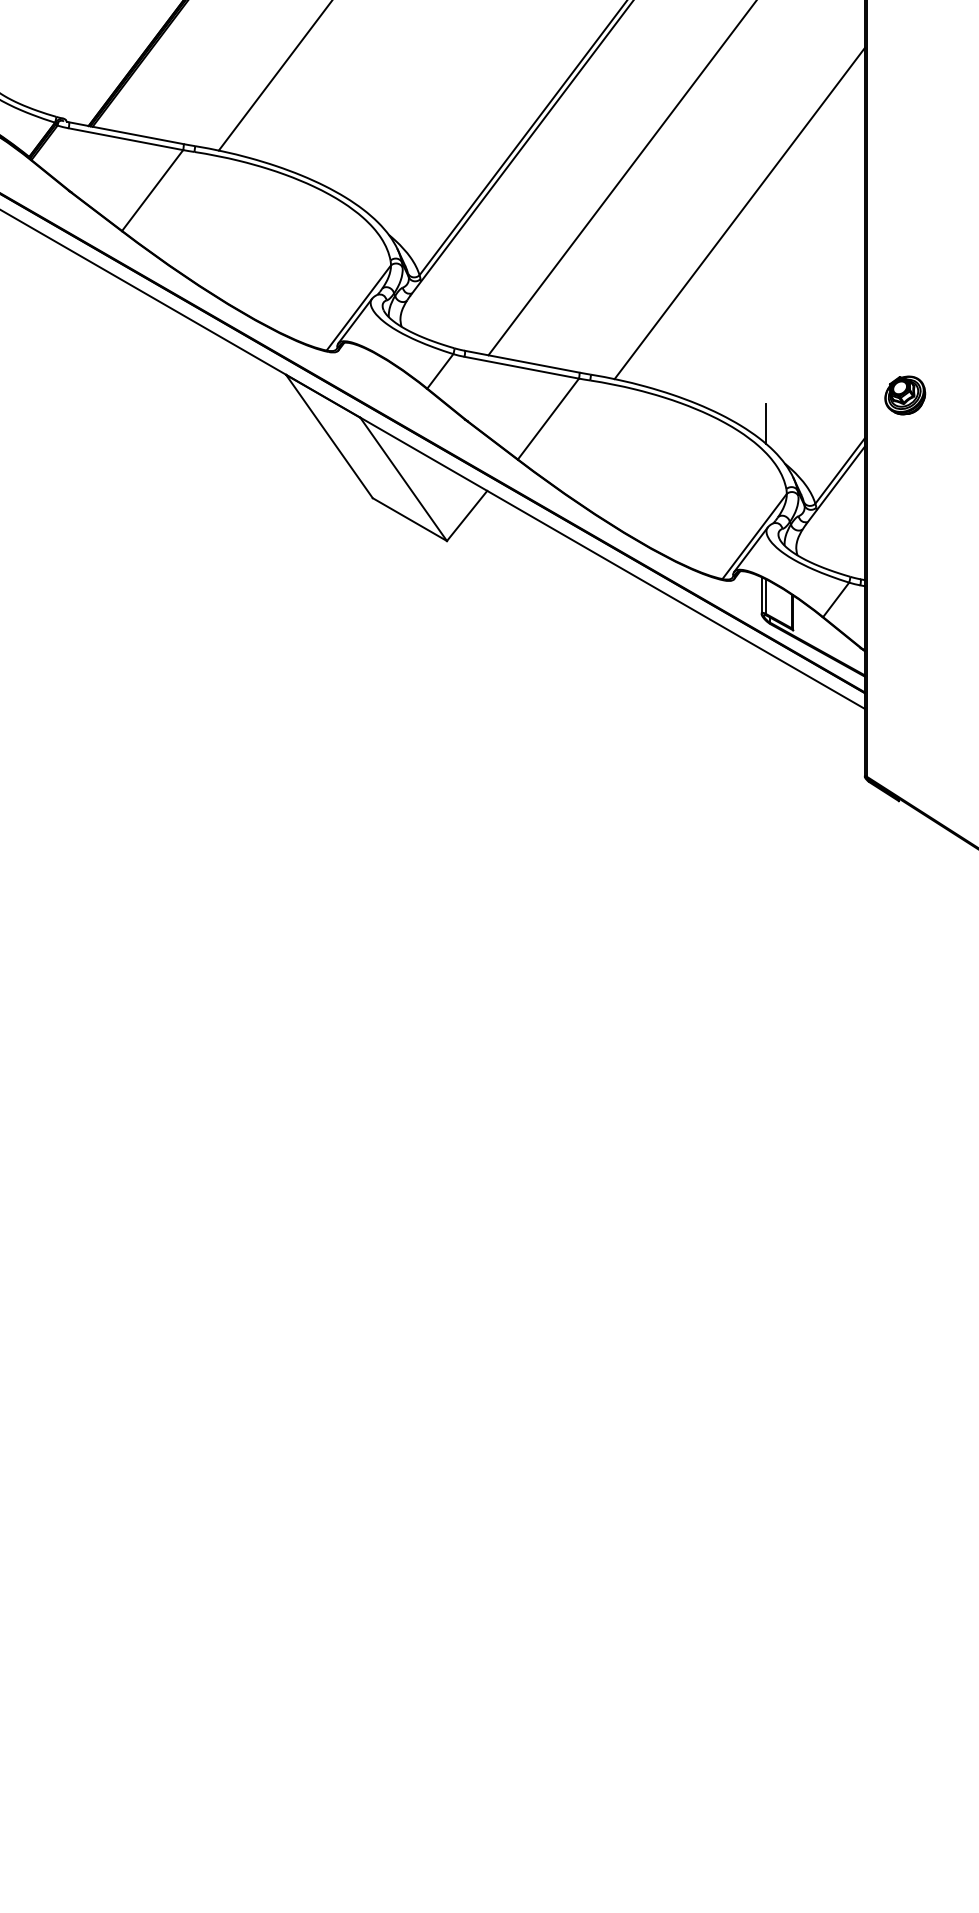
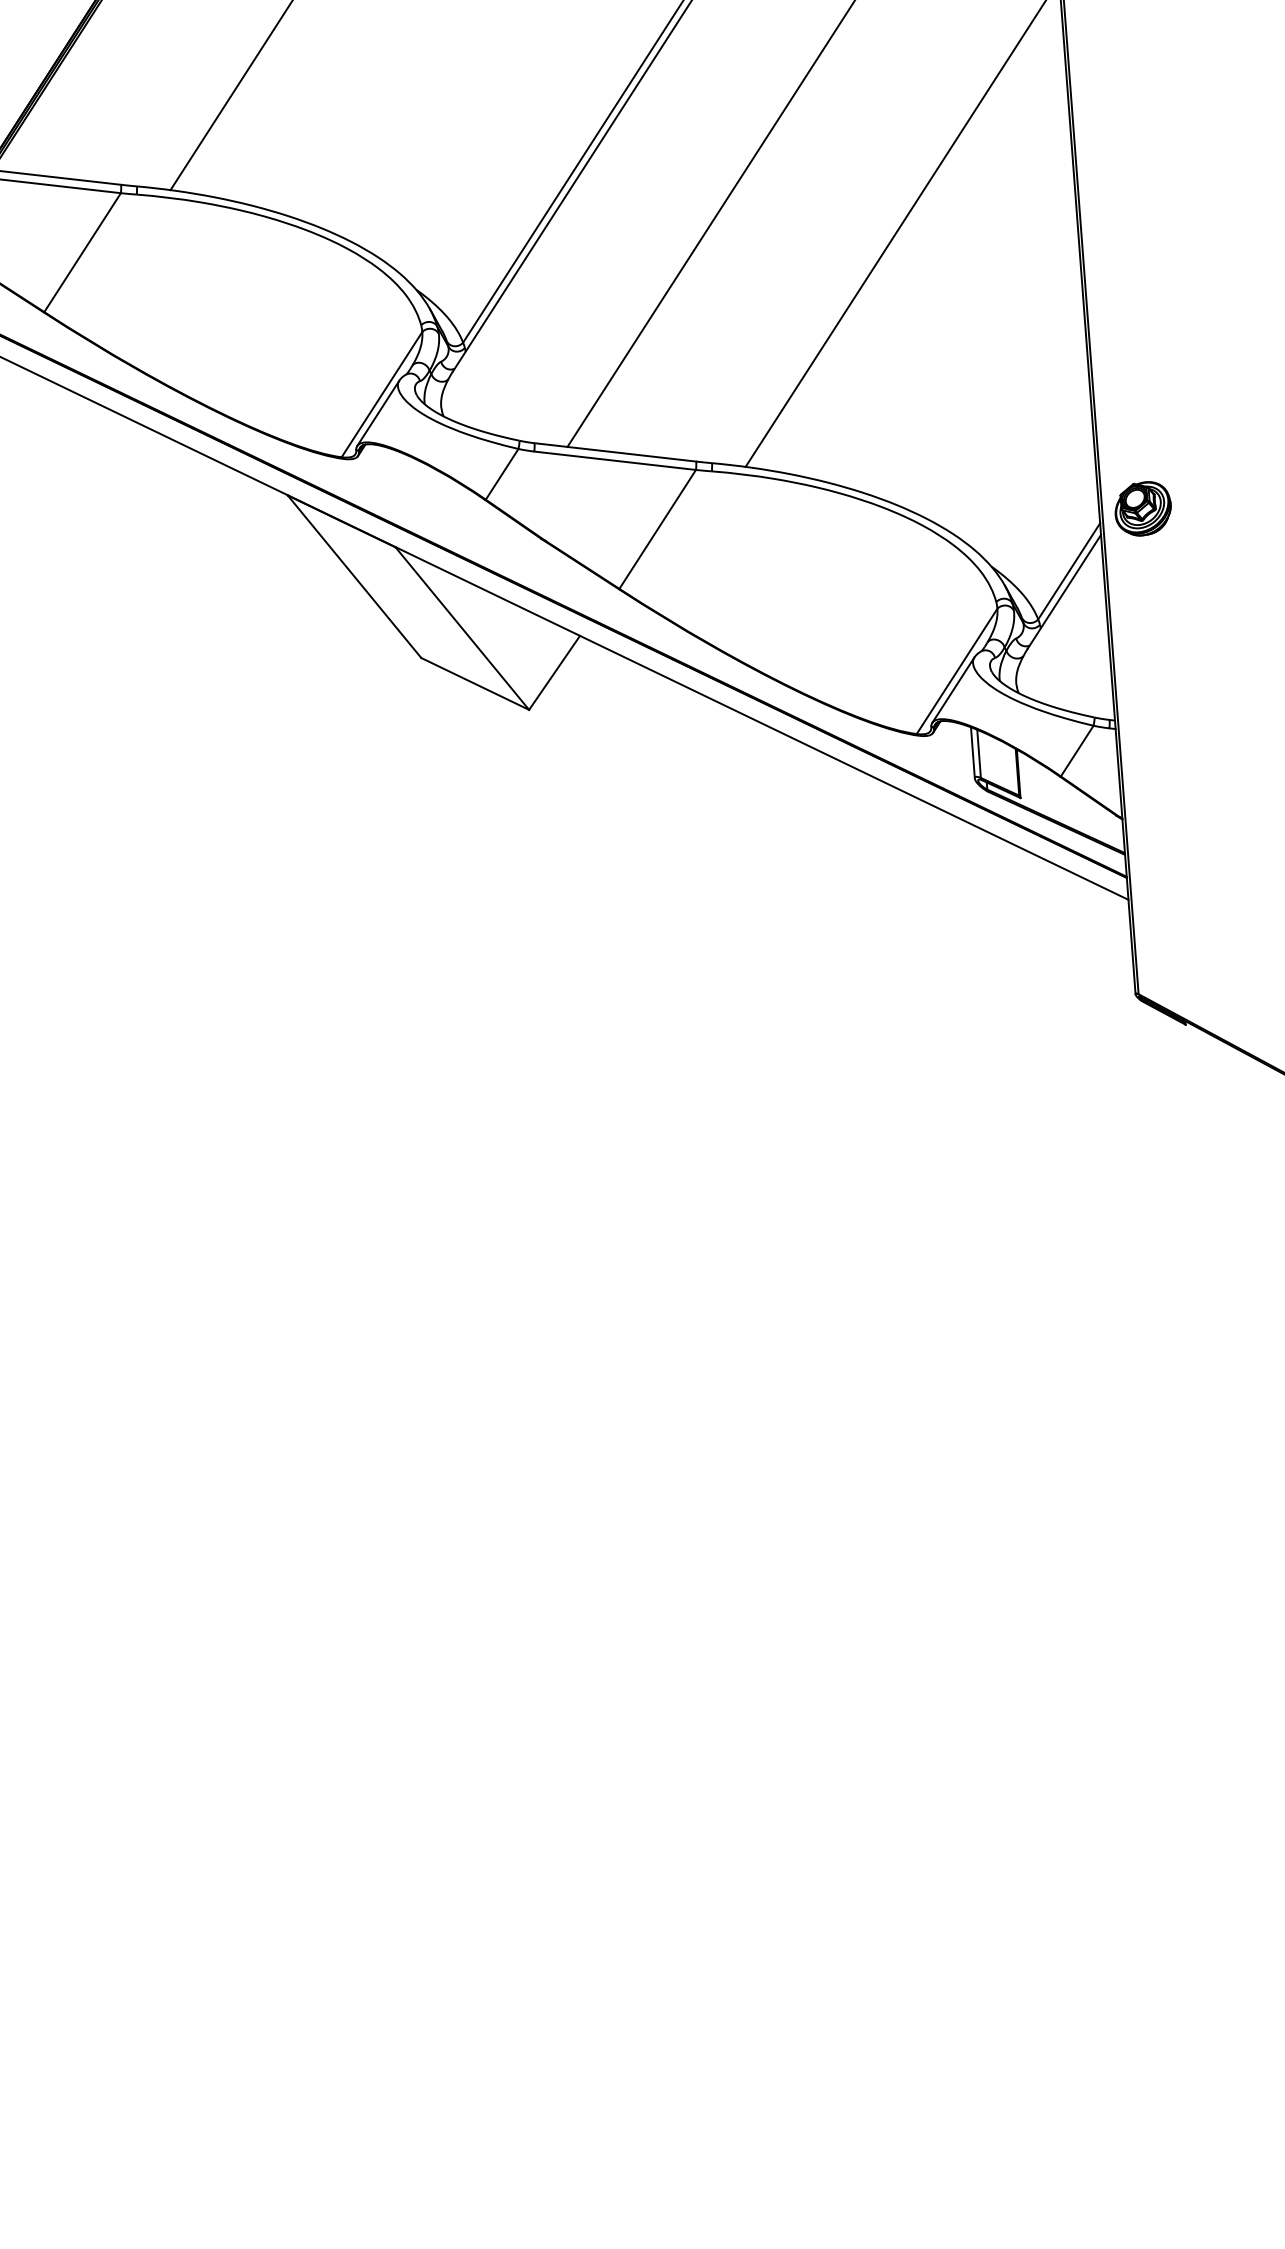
part: (905, 395) -> (1143, 508), moved
line: (765, 423) -> (960, 512), removed

